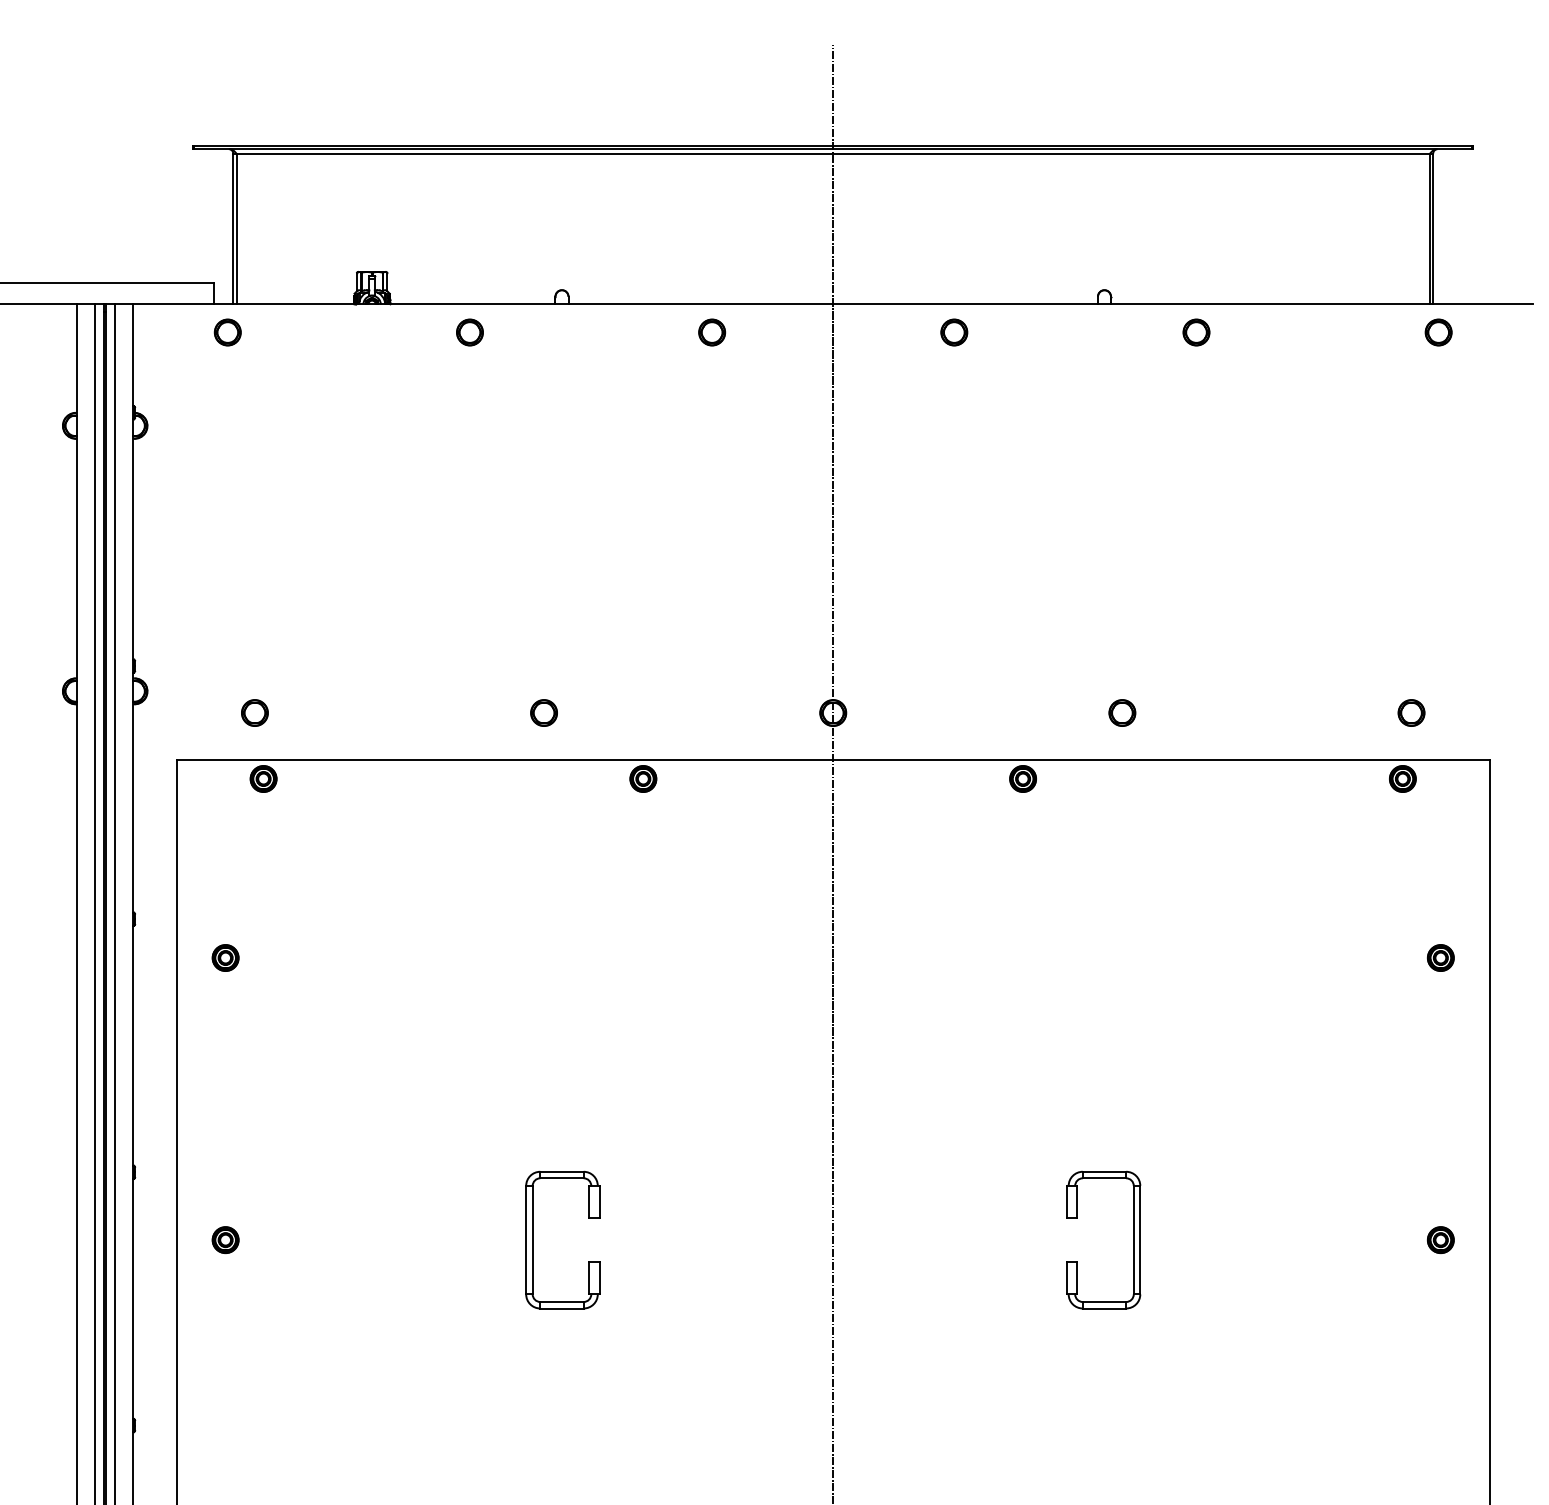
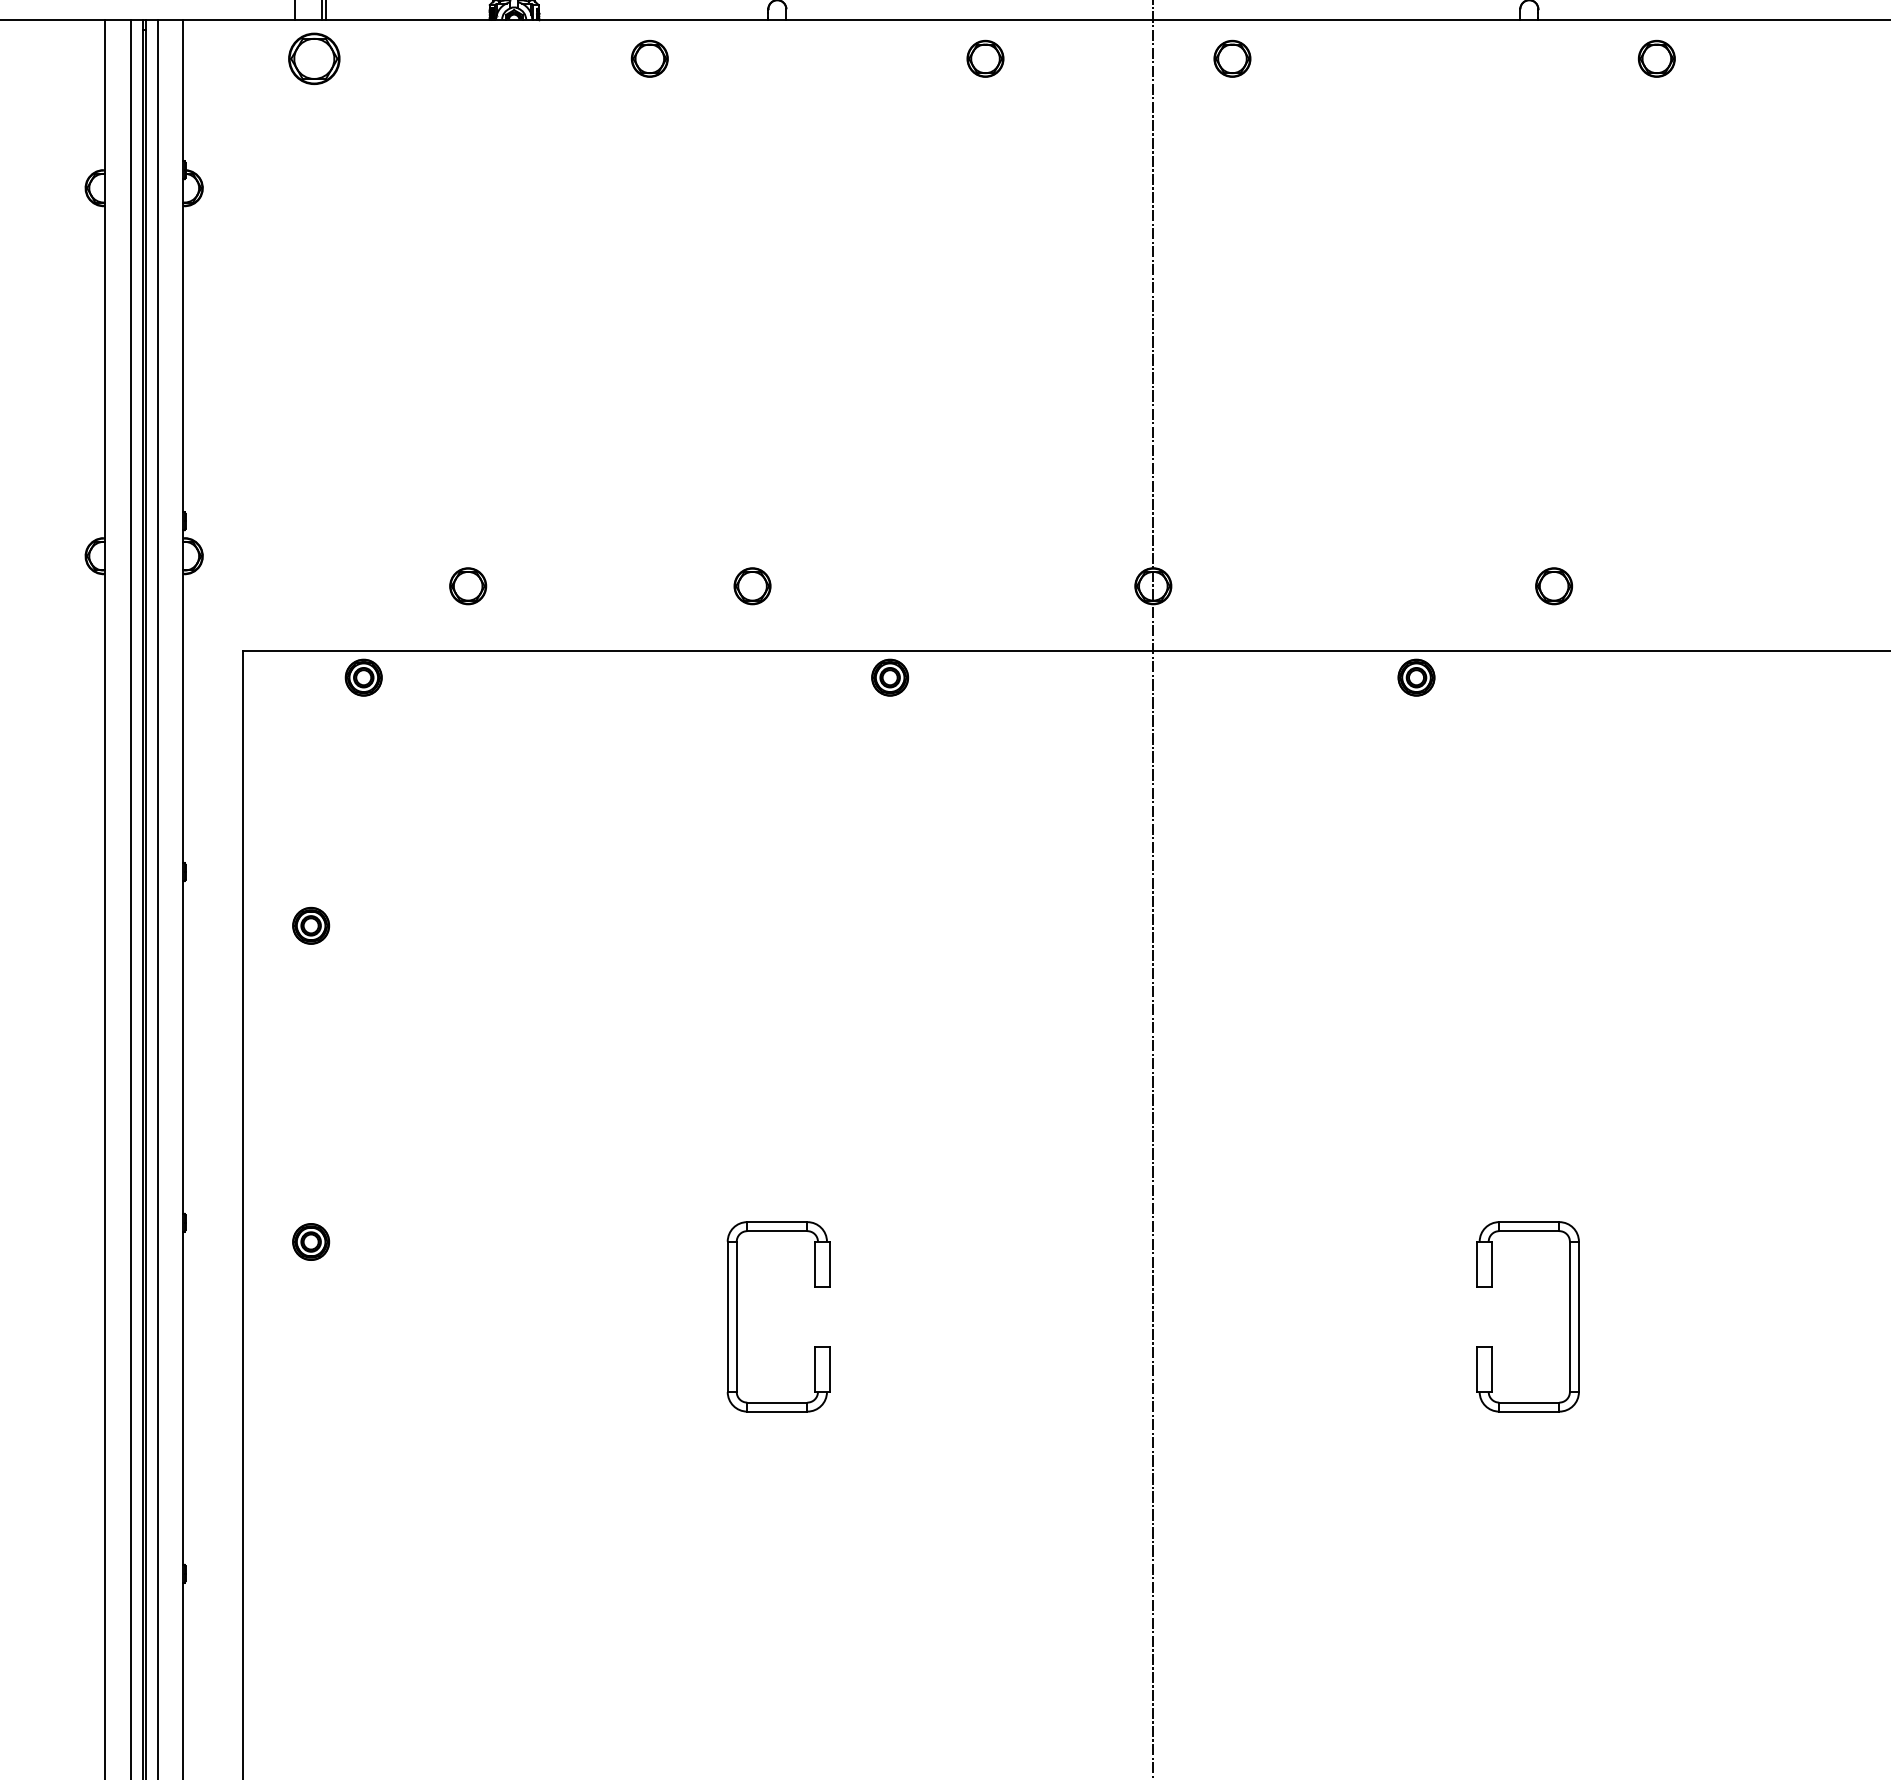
part: (227, 332) -> (313, 58), size x1.4
part: (954, 332) -> (1232, 58), moved
part: (254, 712) -> (467, 585), moved
part: (225, 1239) -> (310, 1241), moved

